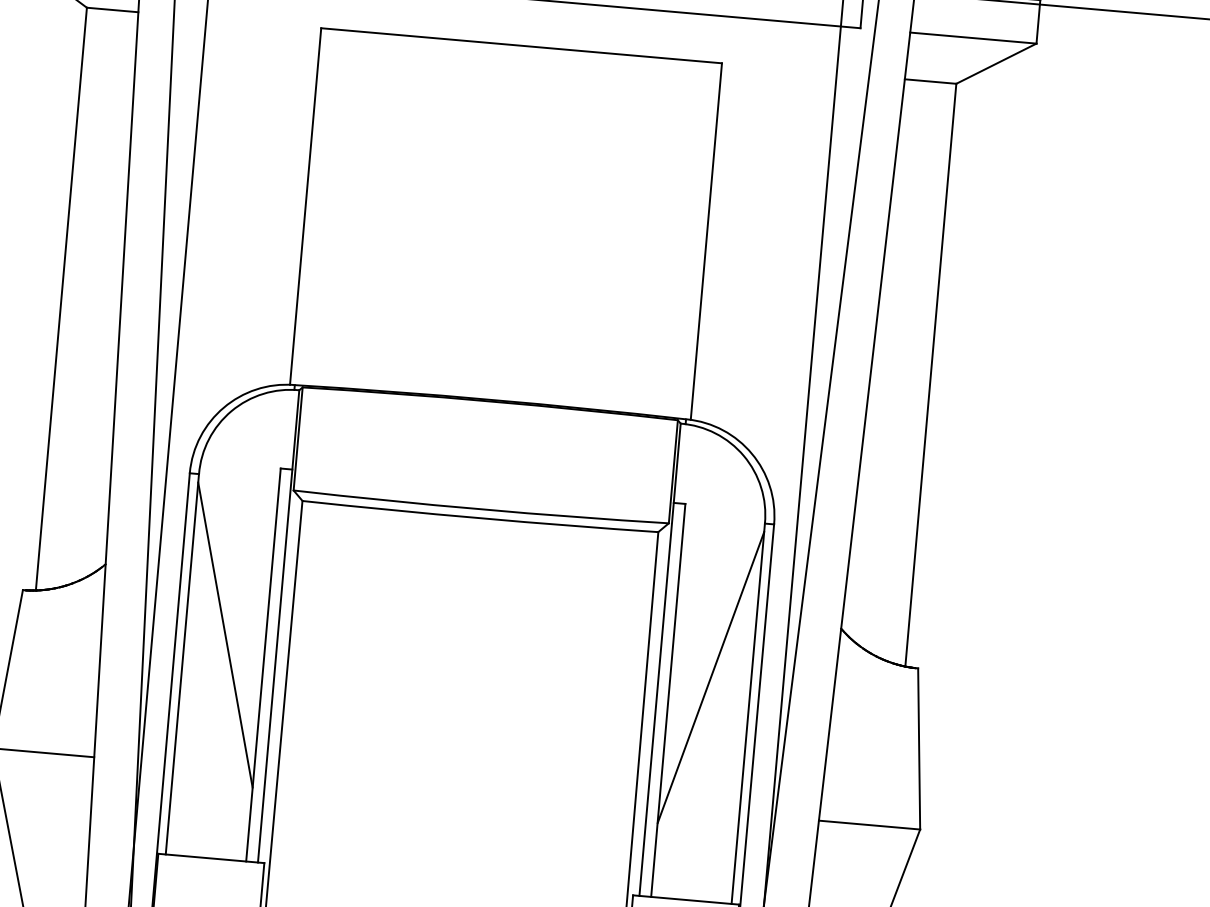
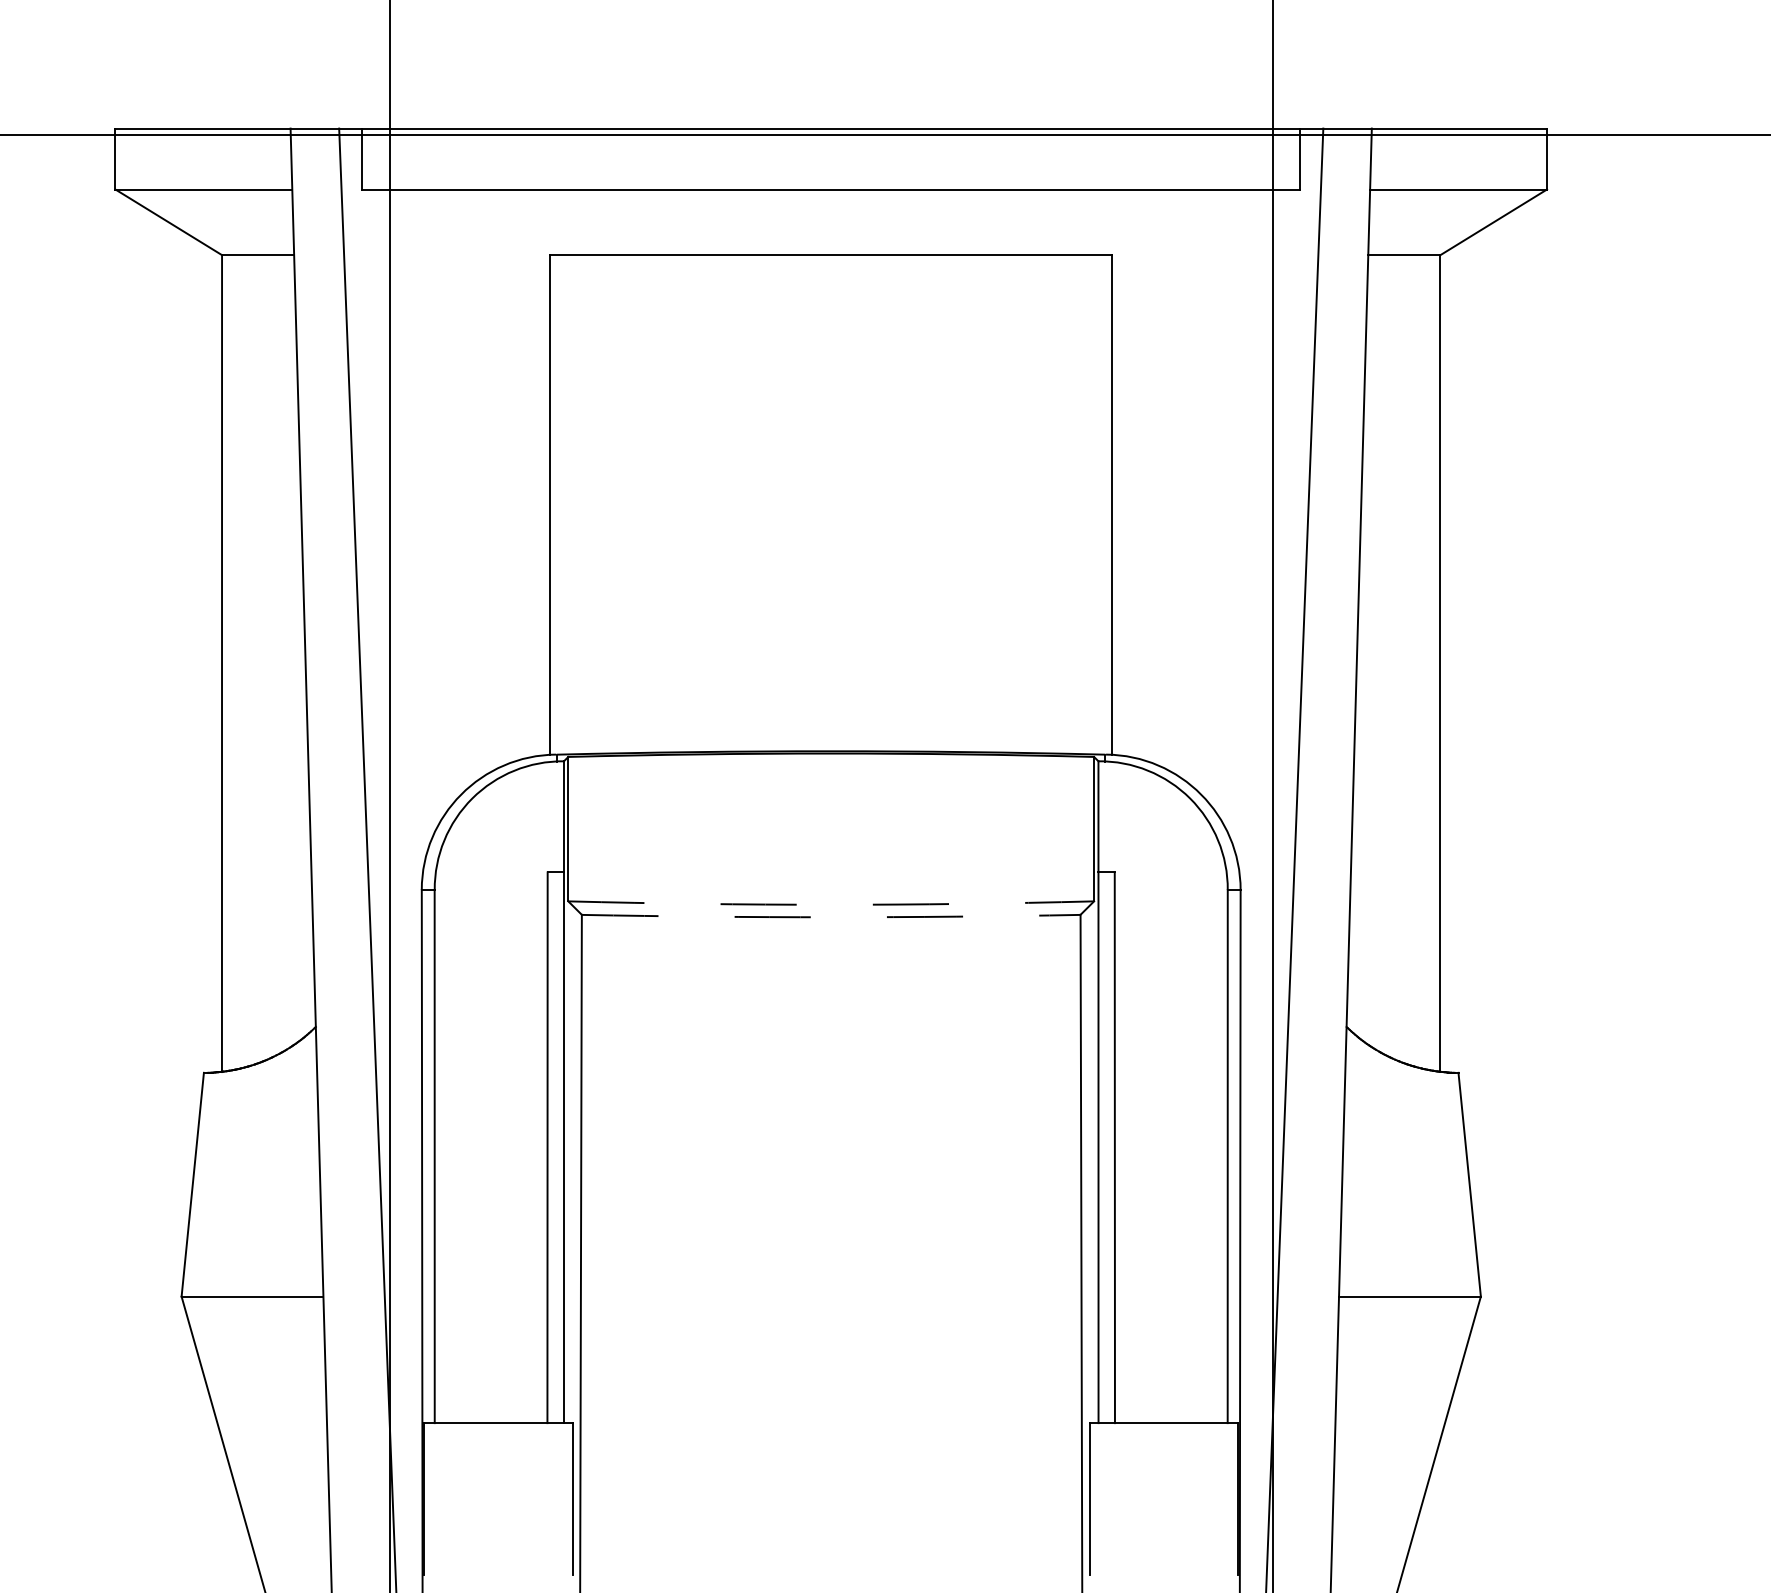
arc: (481, 509) -> (831, 904), solid -> dashed
arc: (480, 518) -> (831, 917), solid -> dashed
line: (225, 634) -> (490, 1110), removed
line: (711, 677) -> (1171, 1110), removed

